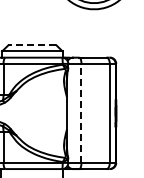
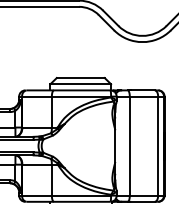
line: (32, 45) -> (80, 78), dashed -> solid
line: (81, 113) -> (129, 146), dashed -> solid

